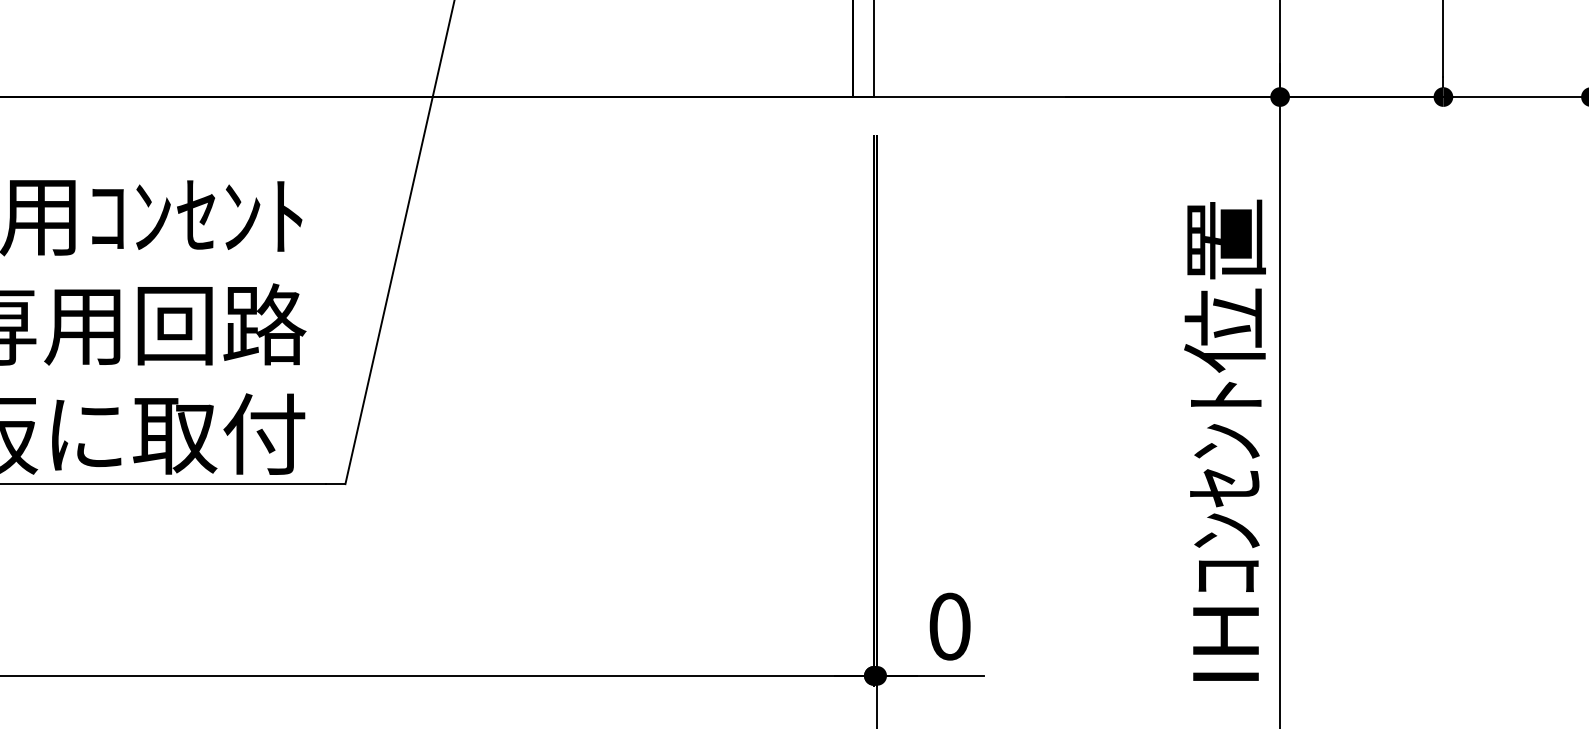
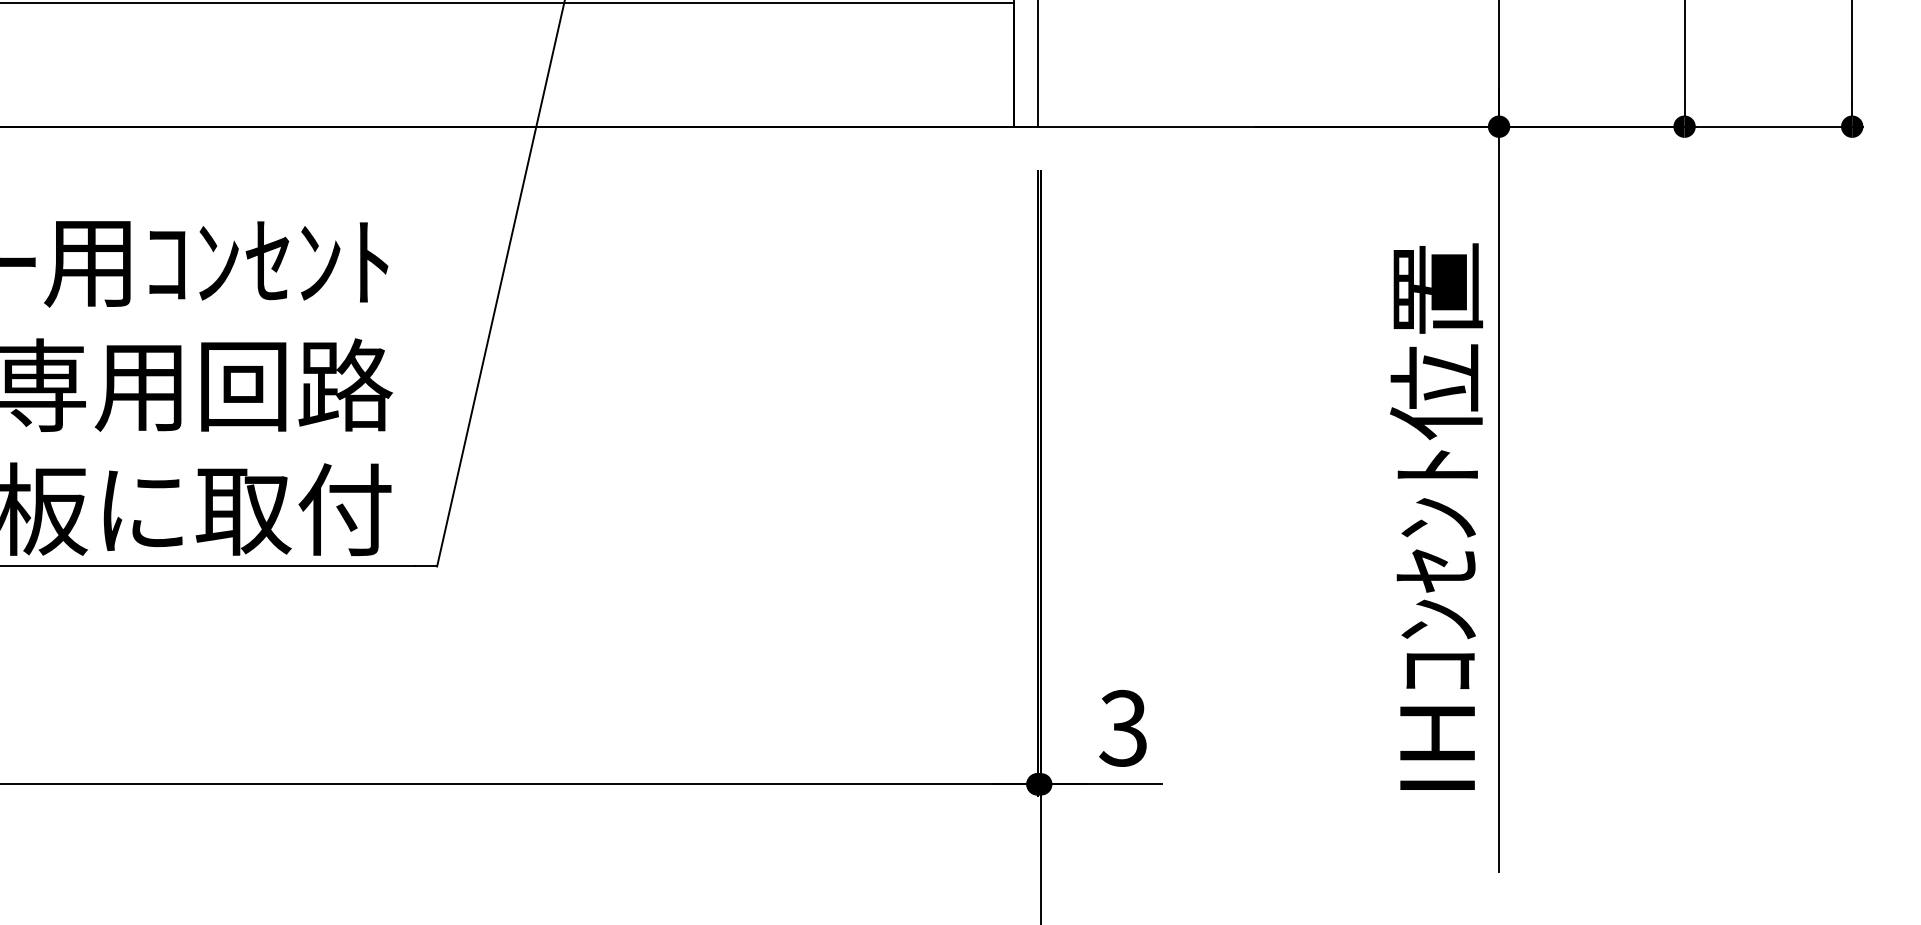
text: (949, 626) -> (1123, 728), 0 -> 3

